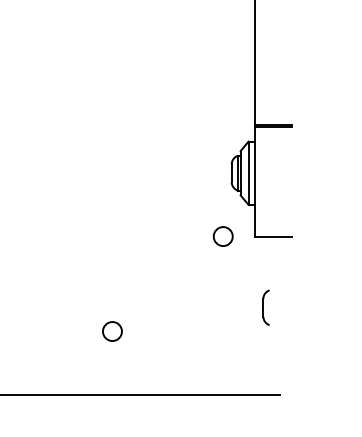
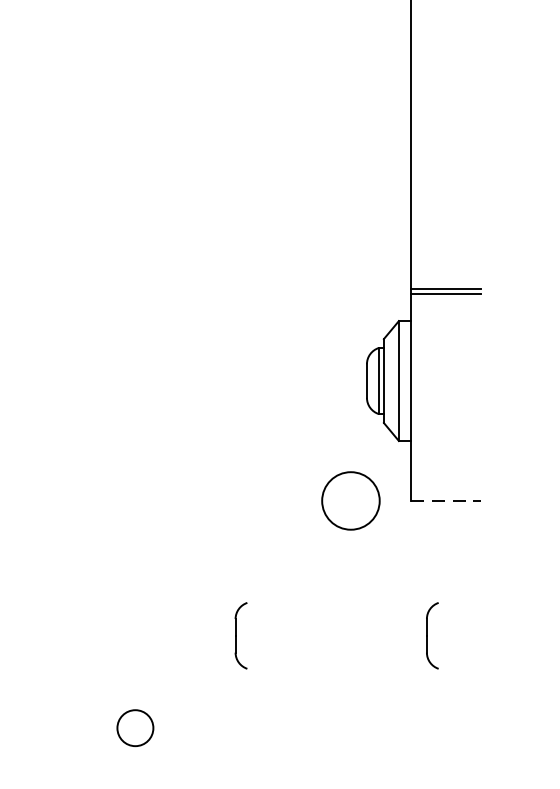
circle: (222, 236) -> (349, 500), size x1.6
line: (273, 236) -> (446, 500), solid -> dashed
part: (164, 307) -> (239, 635), added
circle: (112, 331) -> (135, 728), moved

